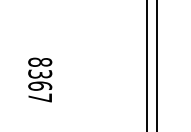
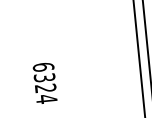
text: (40, 79) -> (45, 82), 8367 -> 6324

